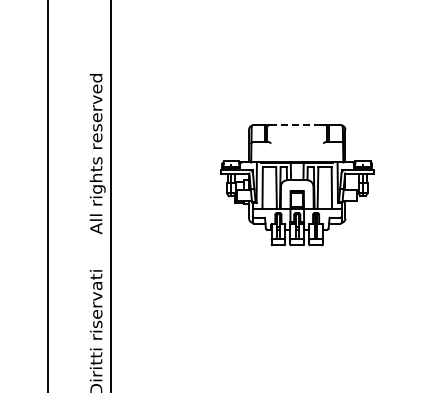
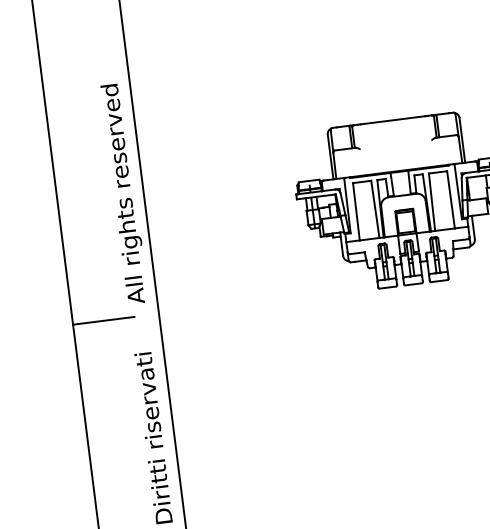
line: (297, 125) -> (393, 120), dashed -> solid
line: (70, 243) -> (103, 320), added

